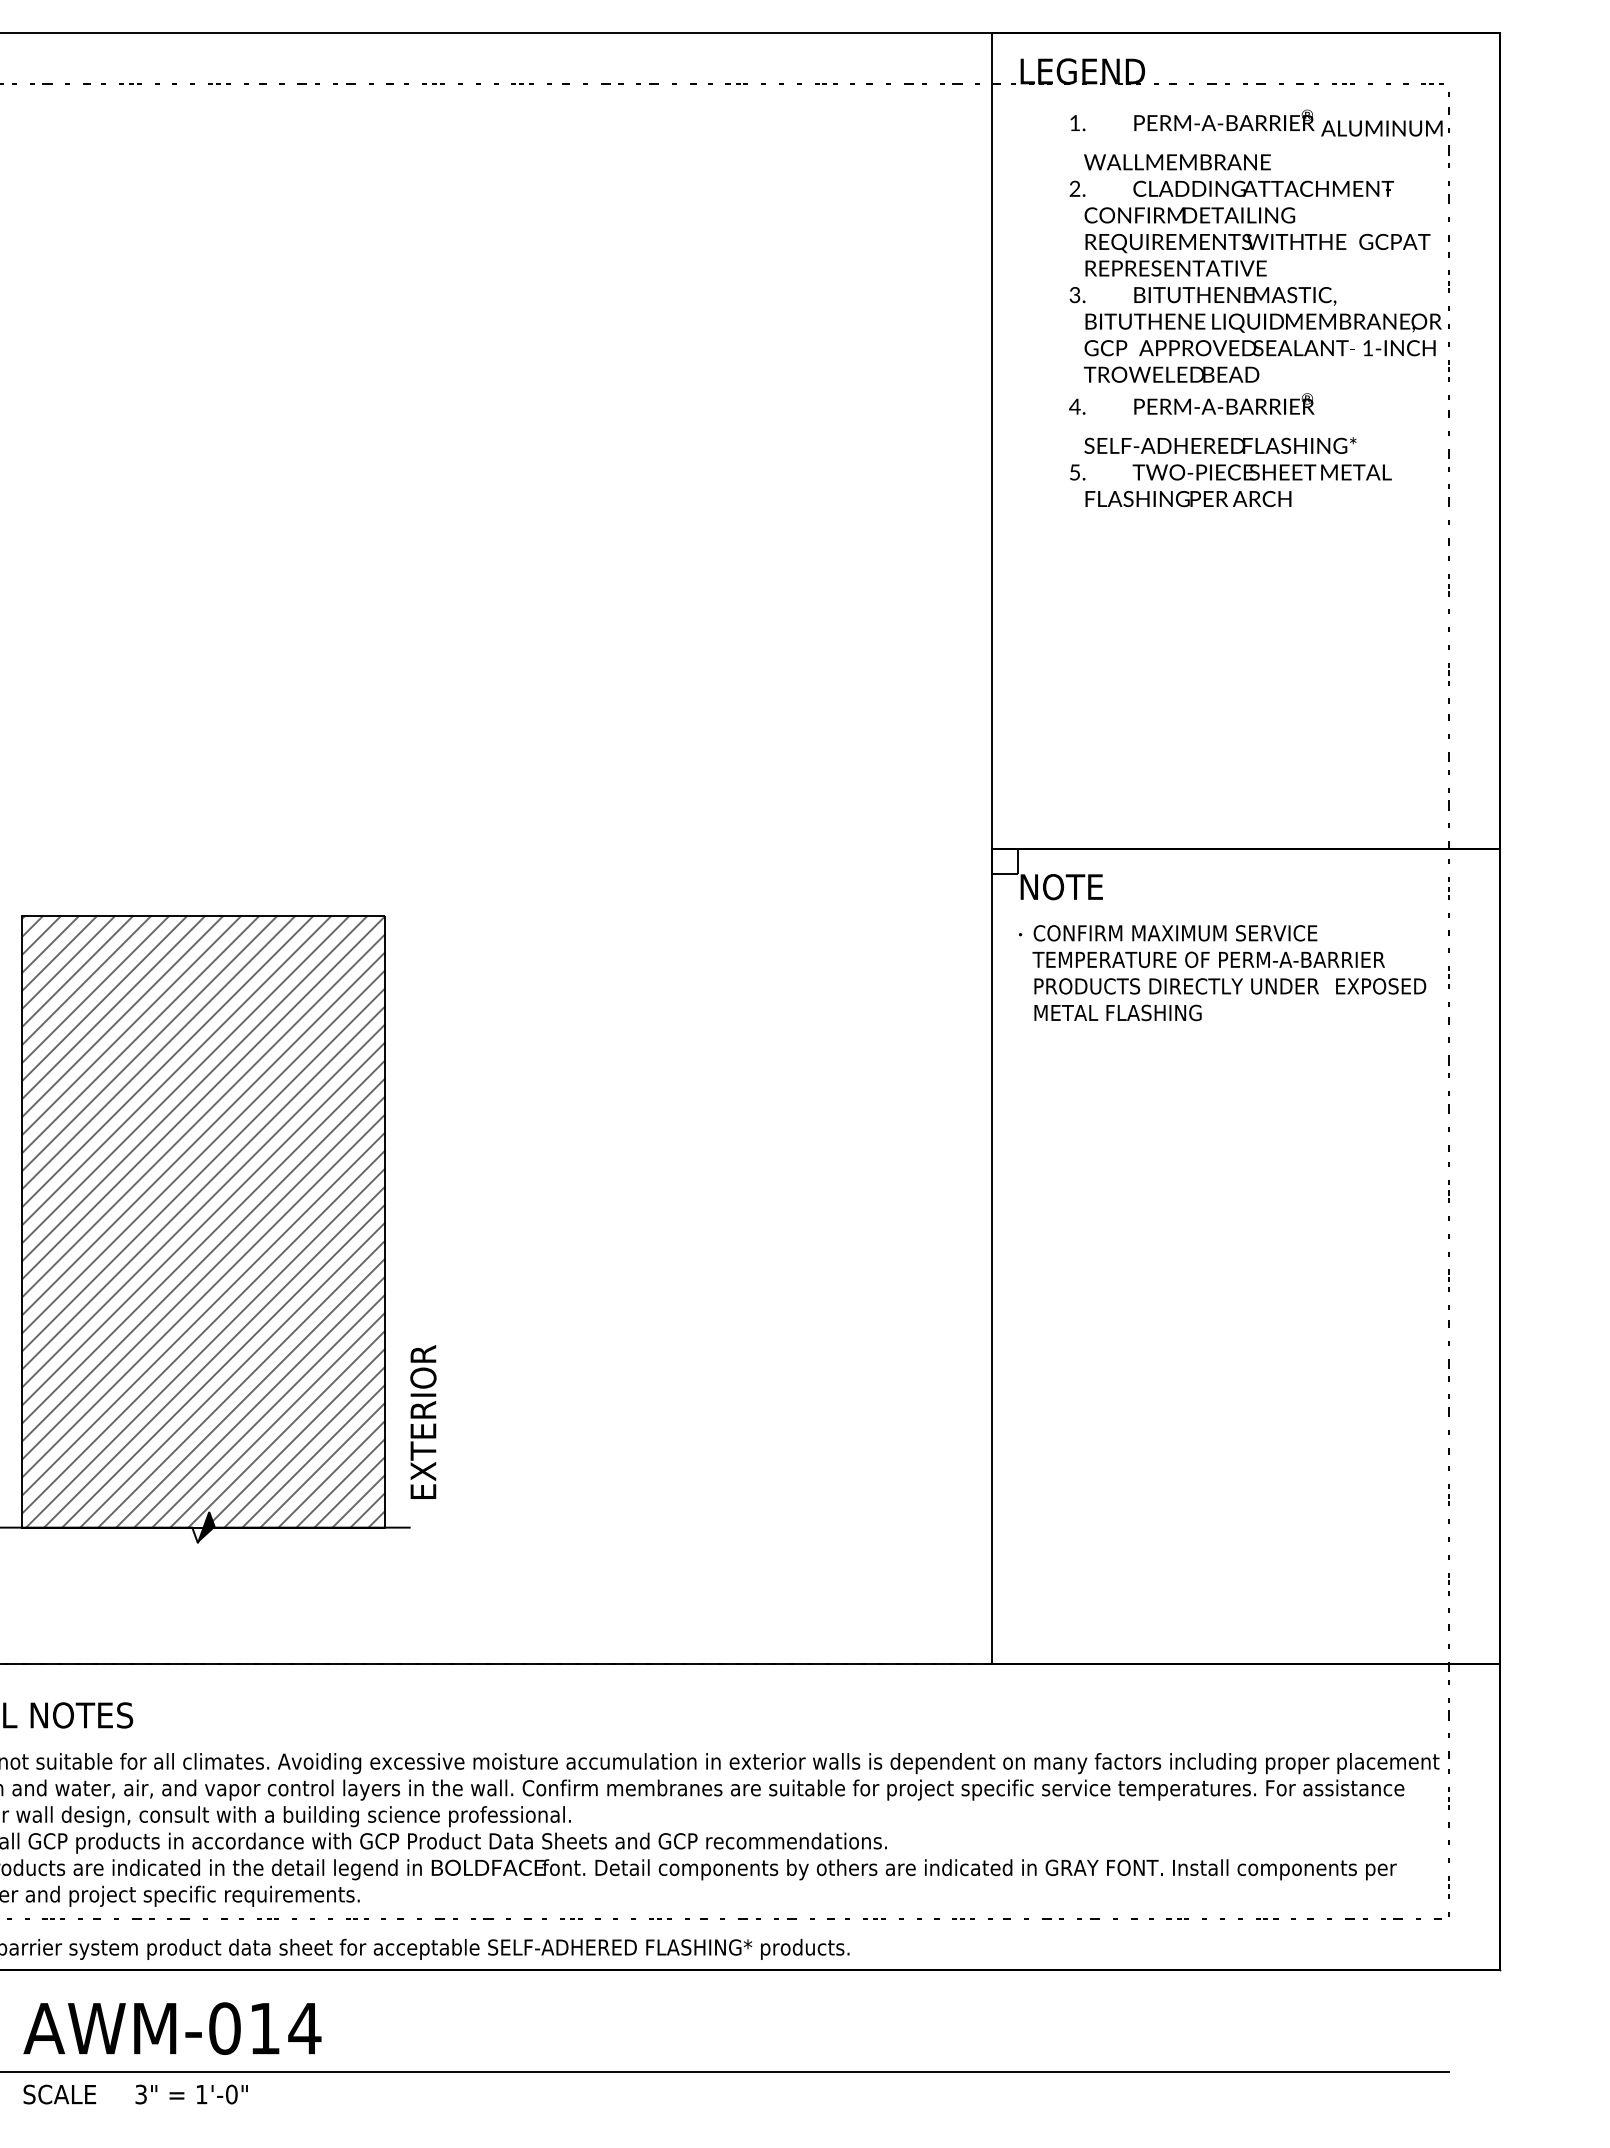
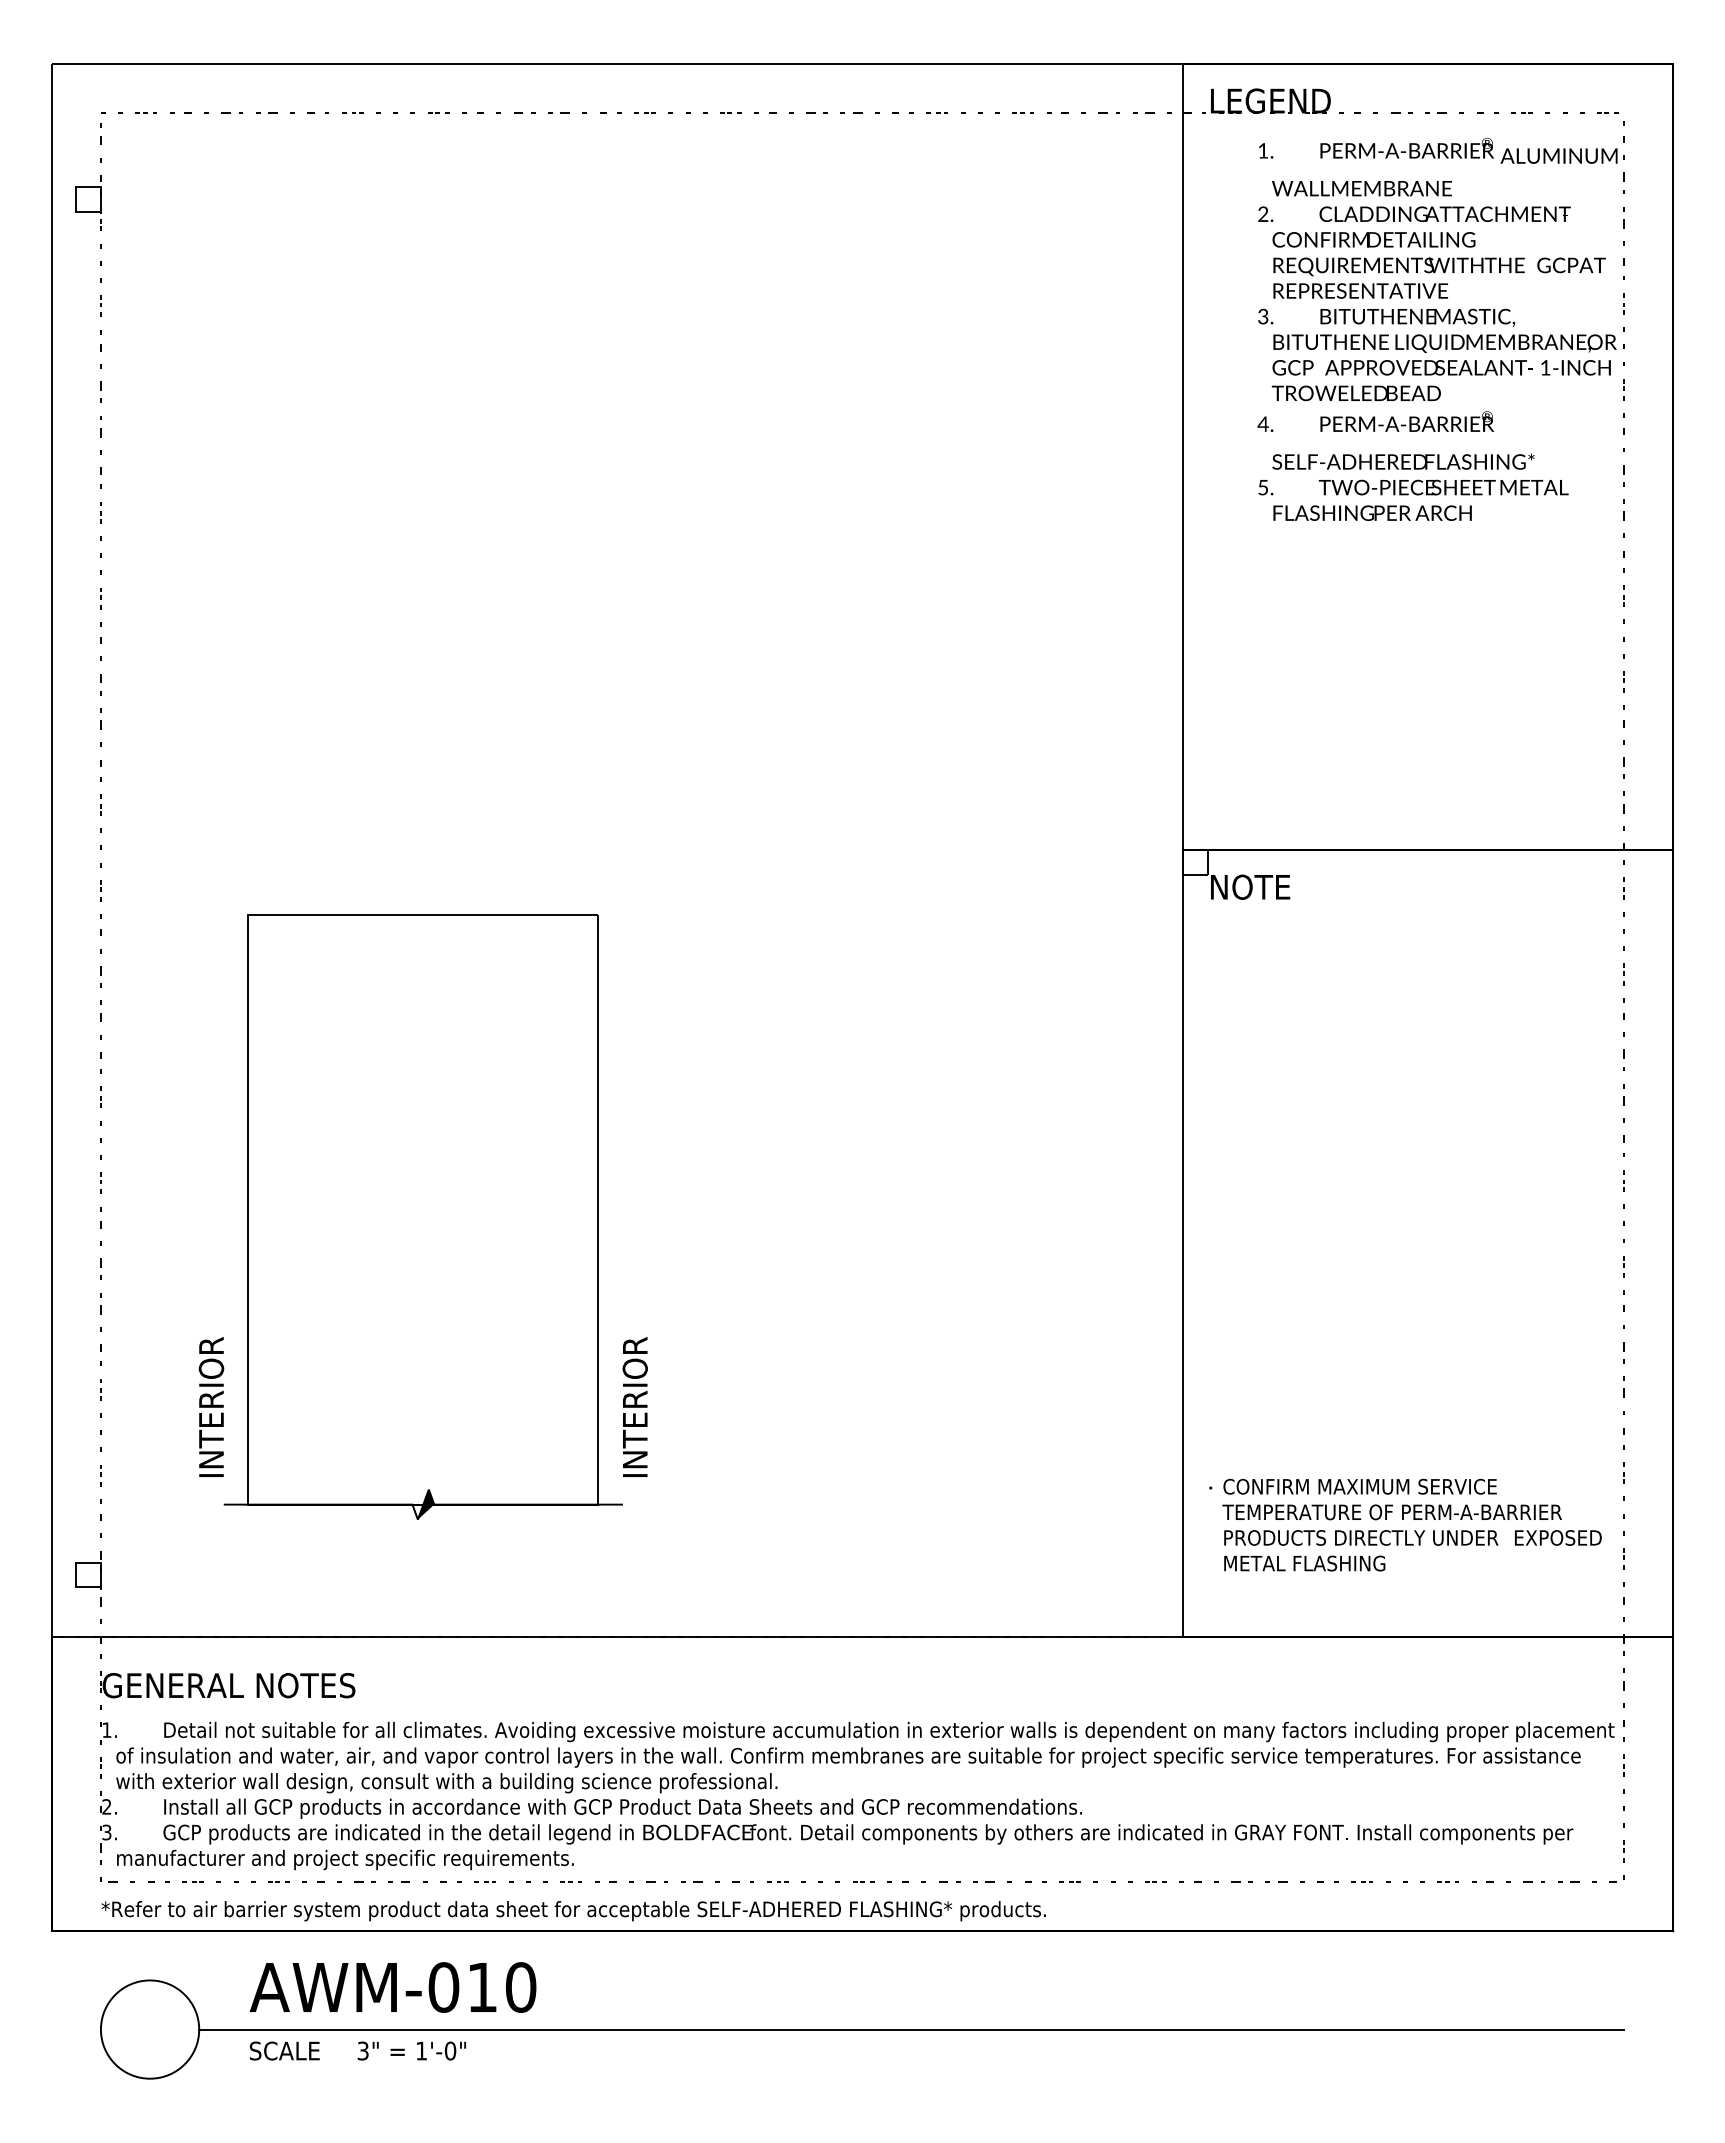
text: (1222, 972) -> (1405, 1524), moved
hatch: (203, 1221) -> (423, 1209), removed
text: (422, 1419) -> (634, 1400), EXTERIOR -> INTERIOR
text: (304, 2028) -> (520, 1987), AWM-014 -> AWM-010

